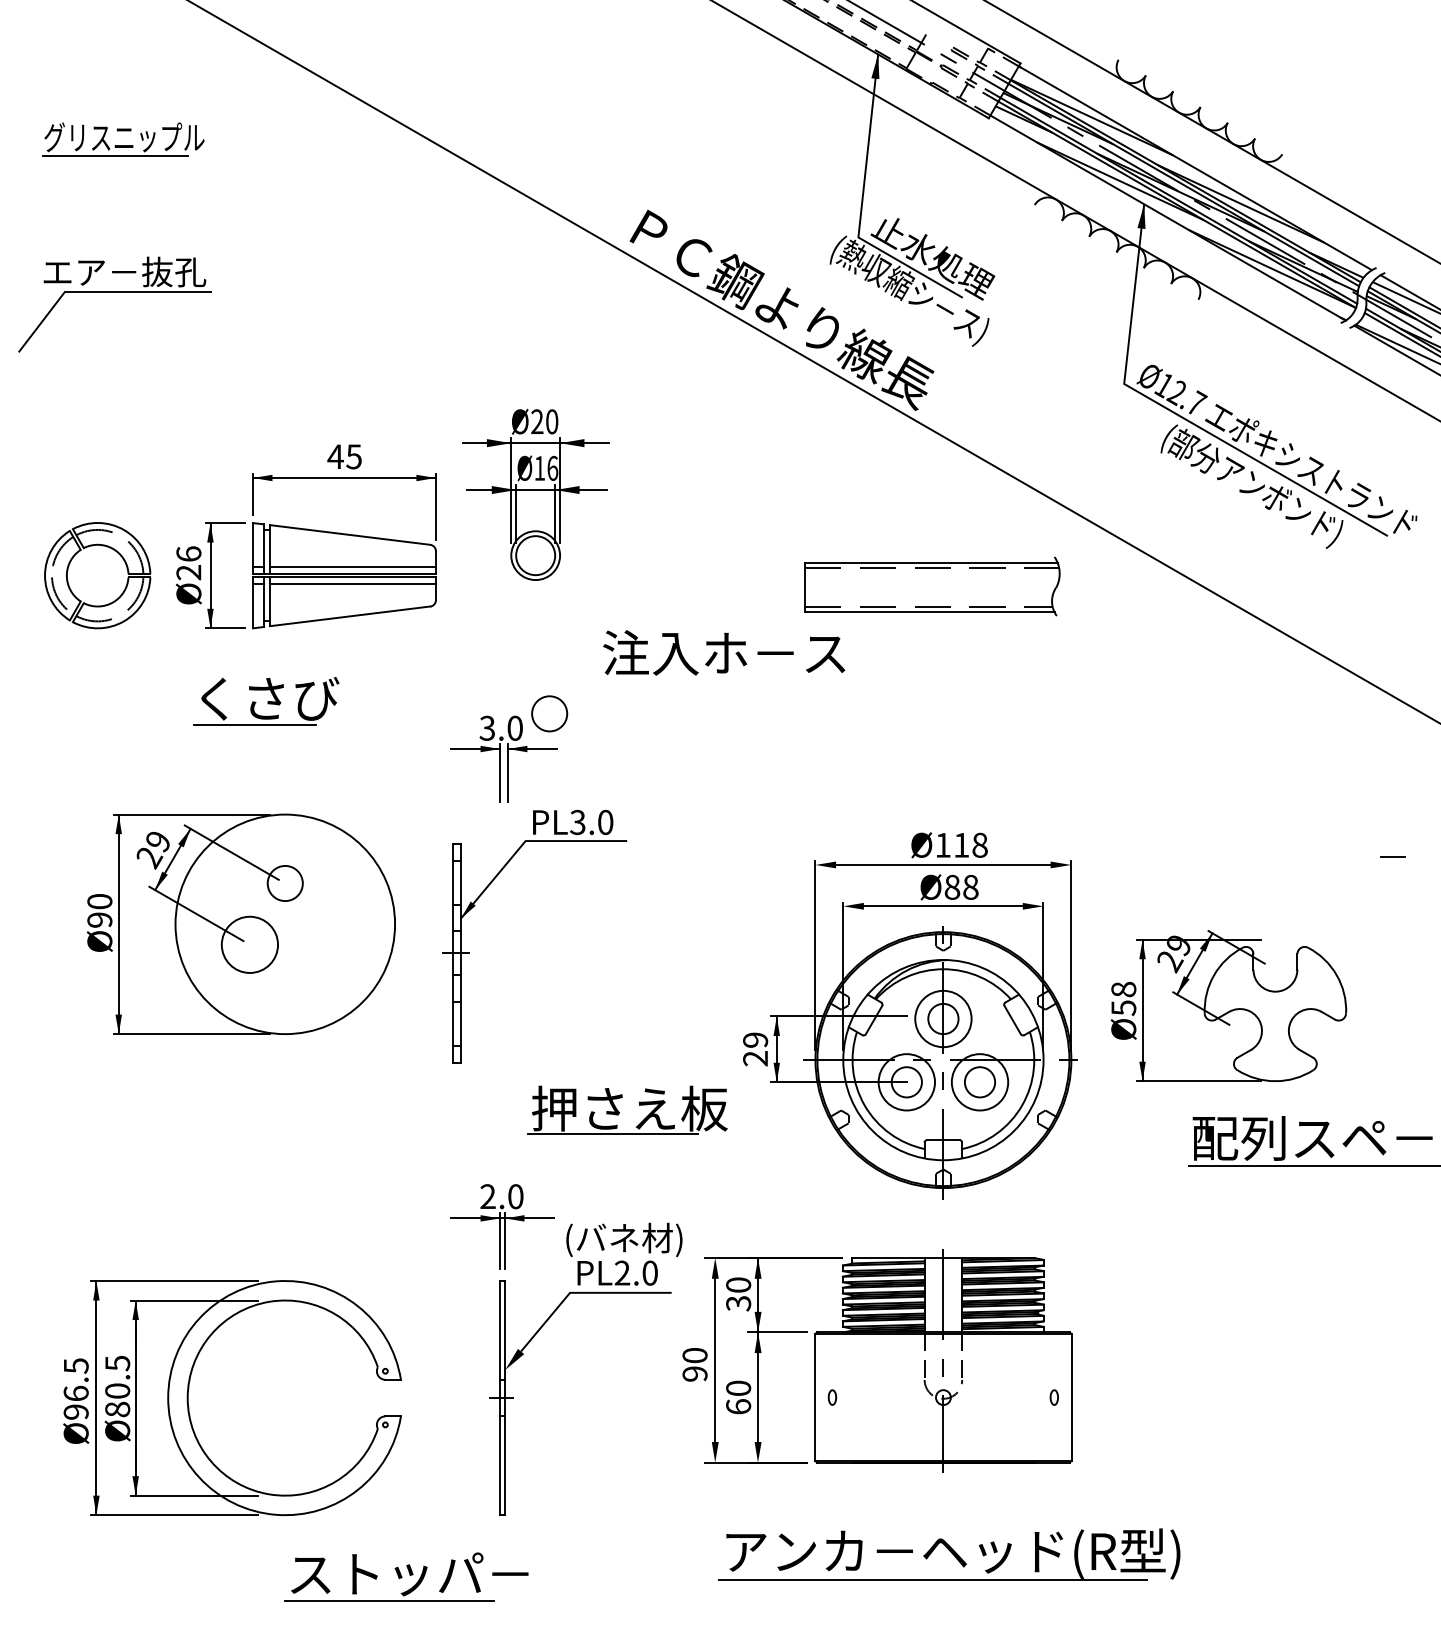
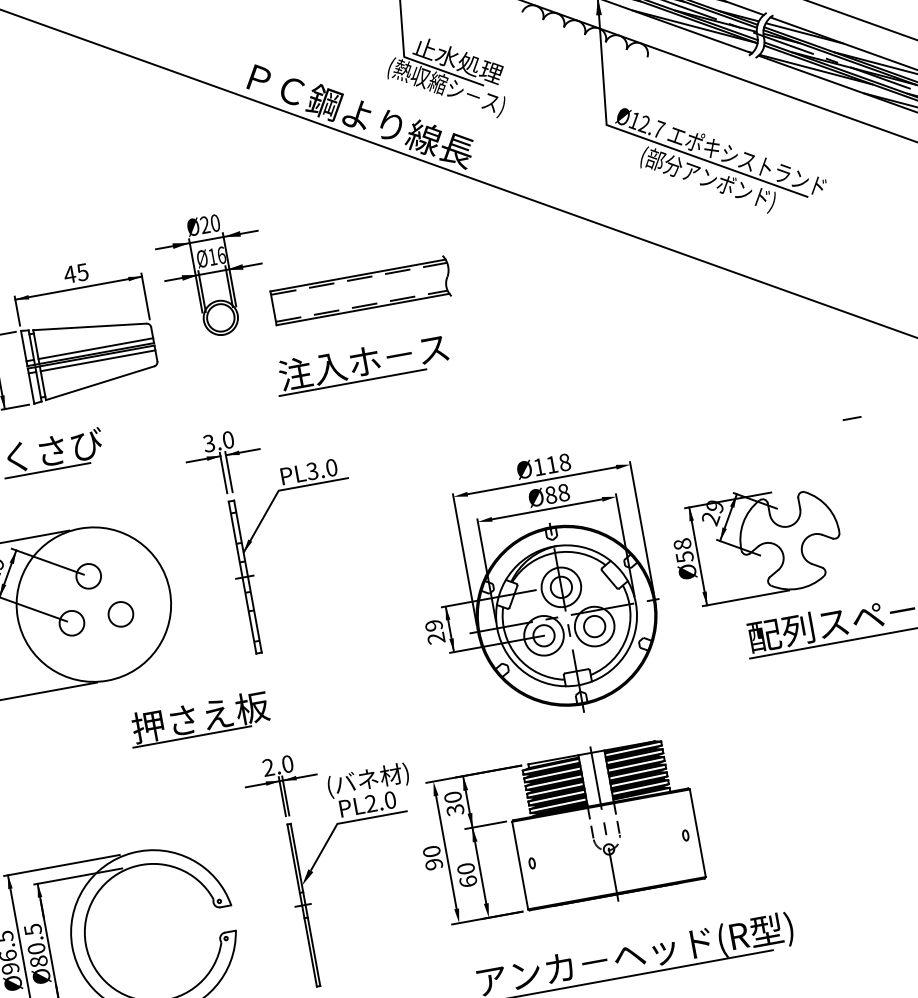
part: (932, 586) -> (361, 291), moved
line: (703, 679) -> (352, 382), added
circle: (549, 713) -> (120, 614), moved
part: (475, 905) -> (252, 541), moved
circle: (249, 944) -> (71, 623), size x0.62
part: (619, 1111) -> (193, 720), moved

